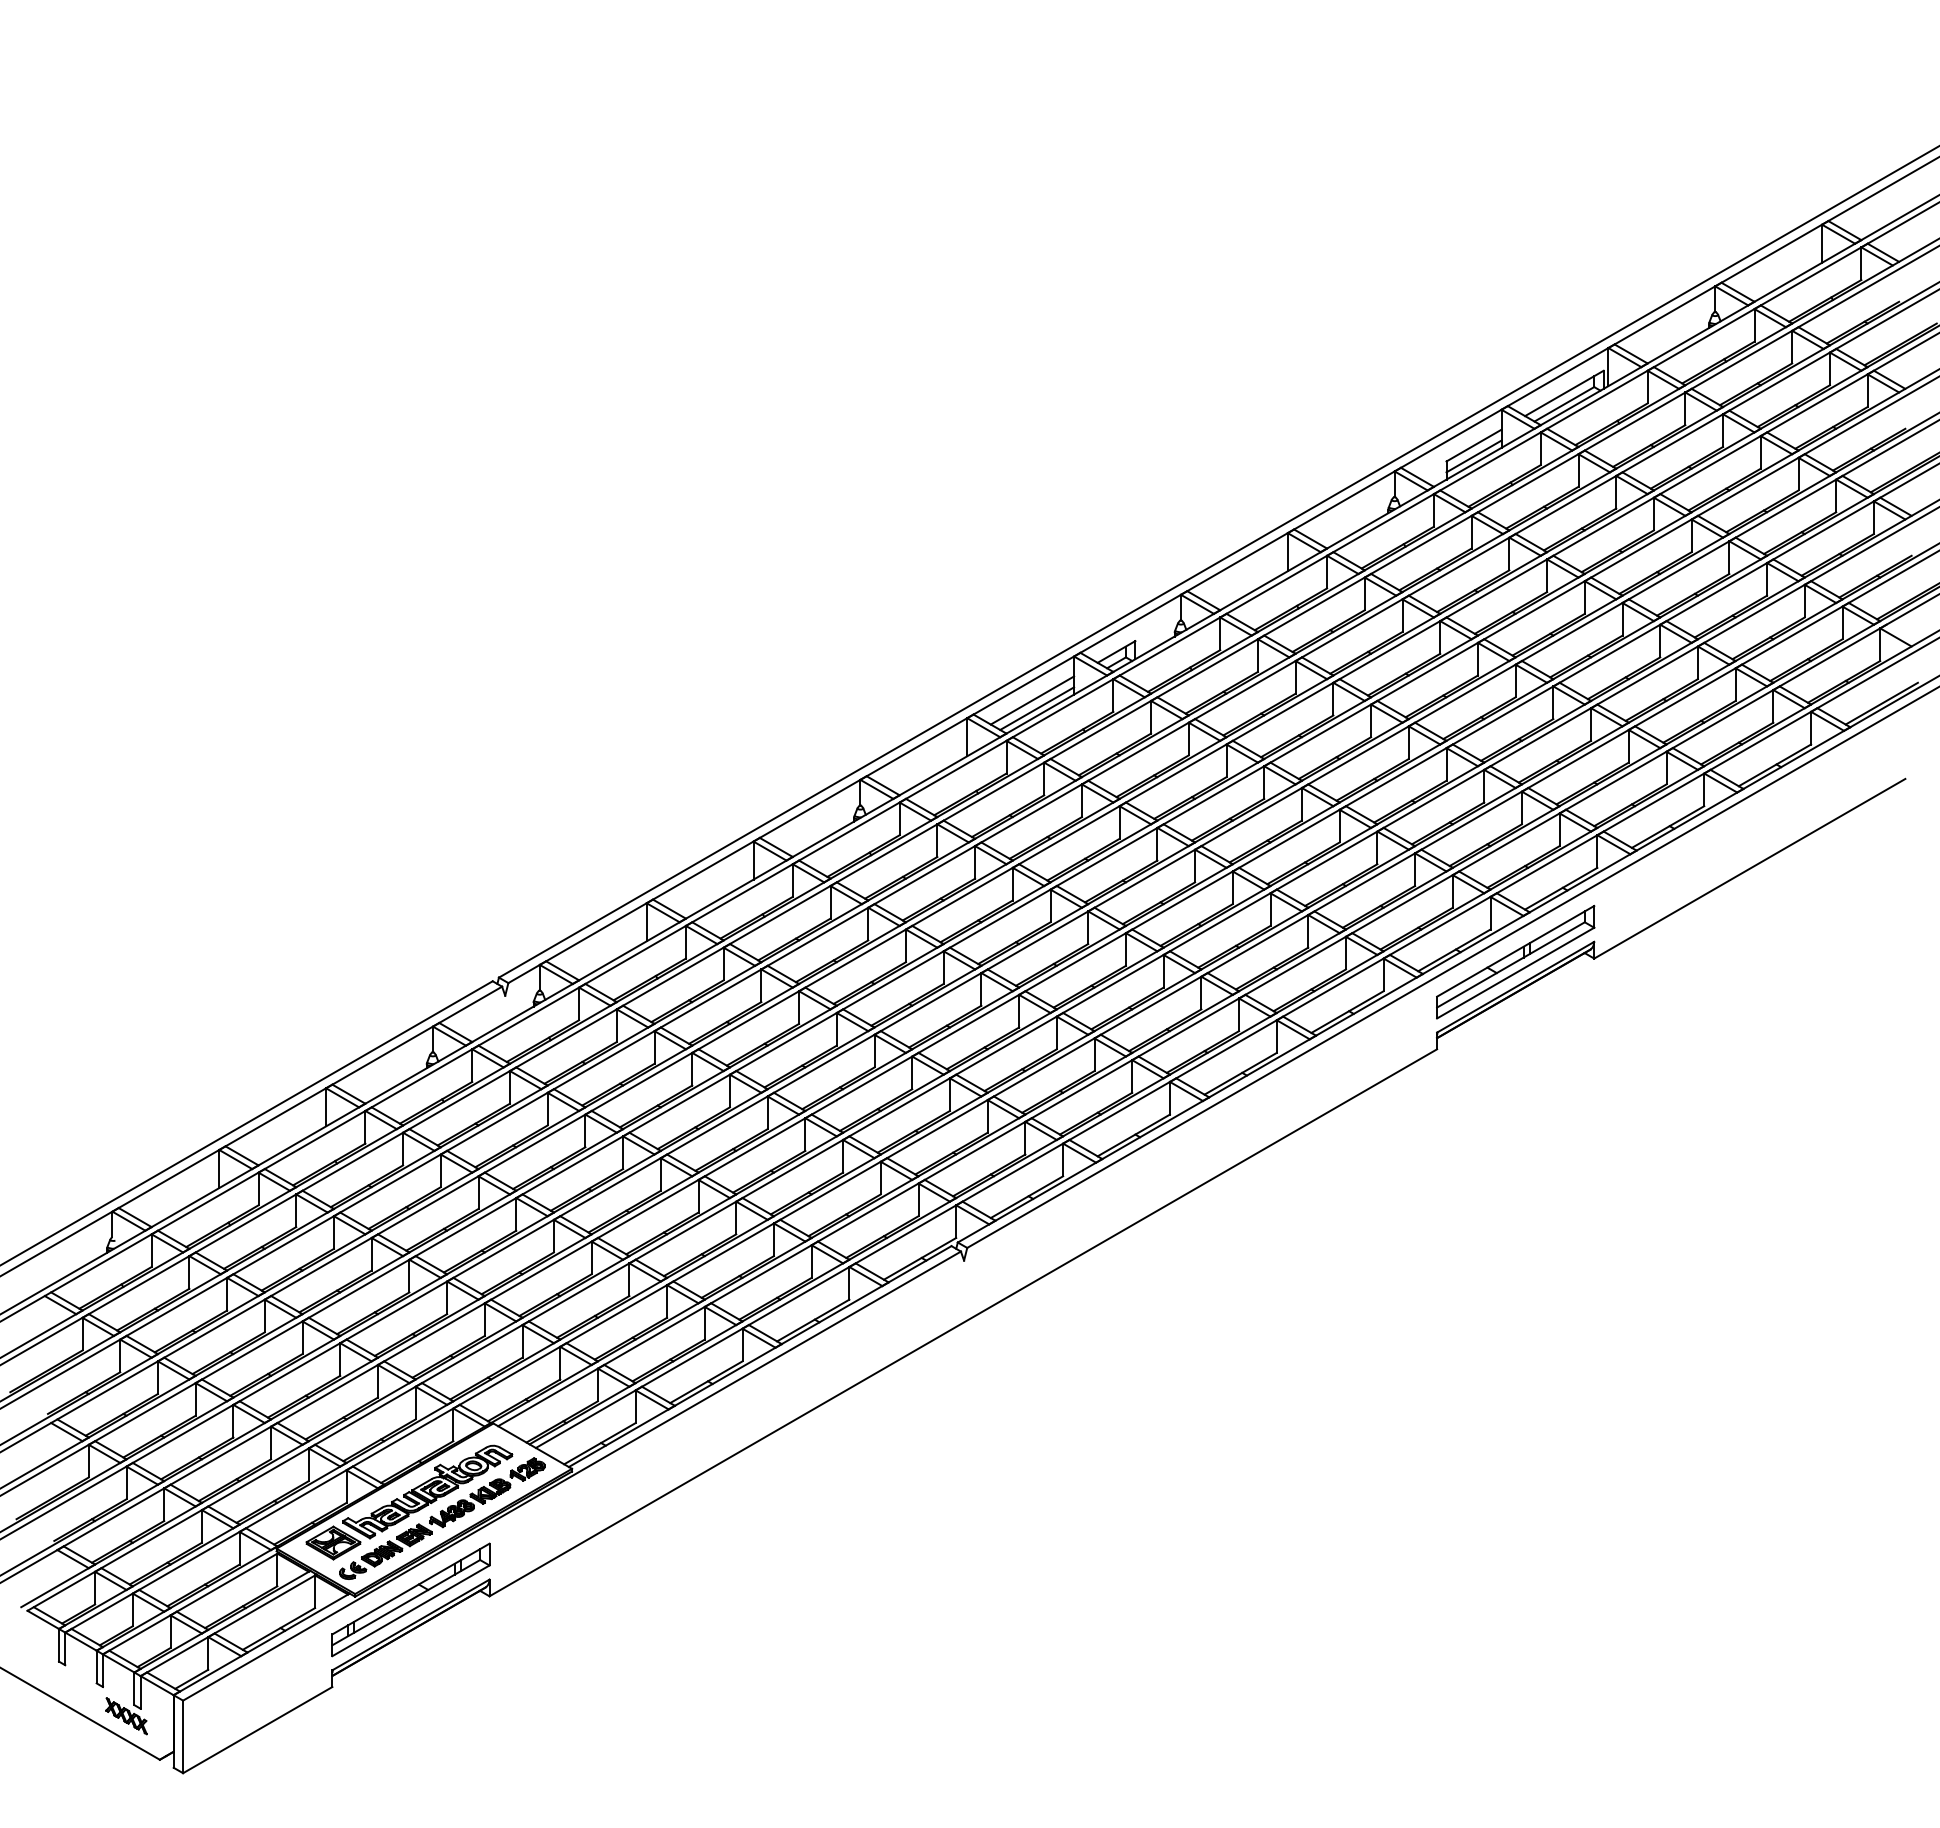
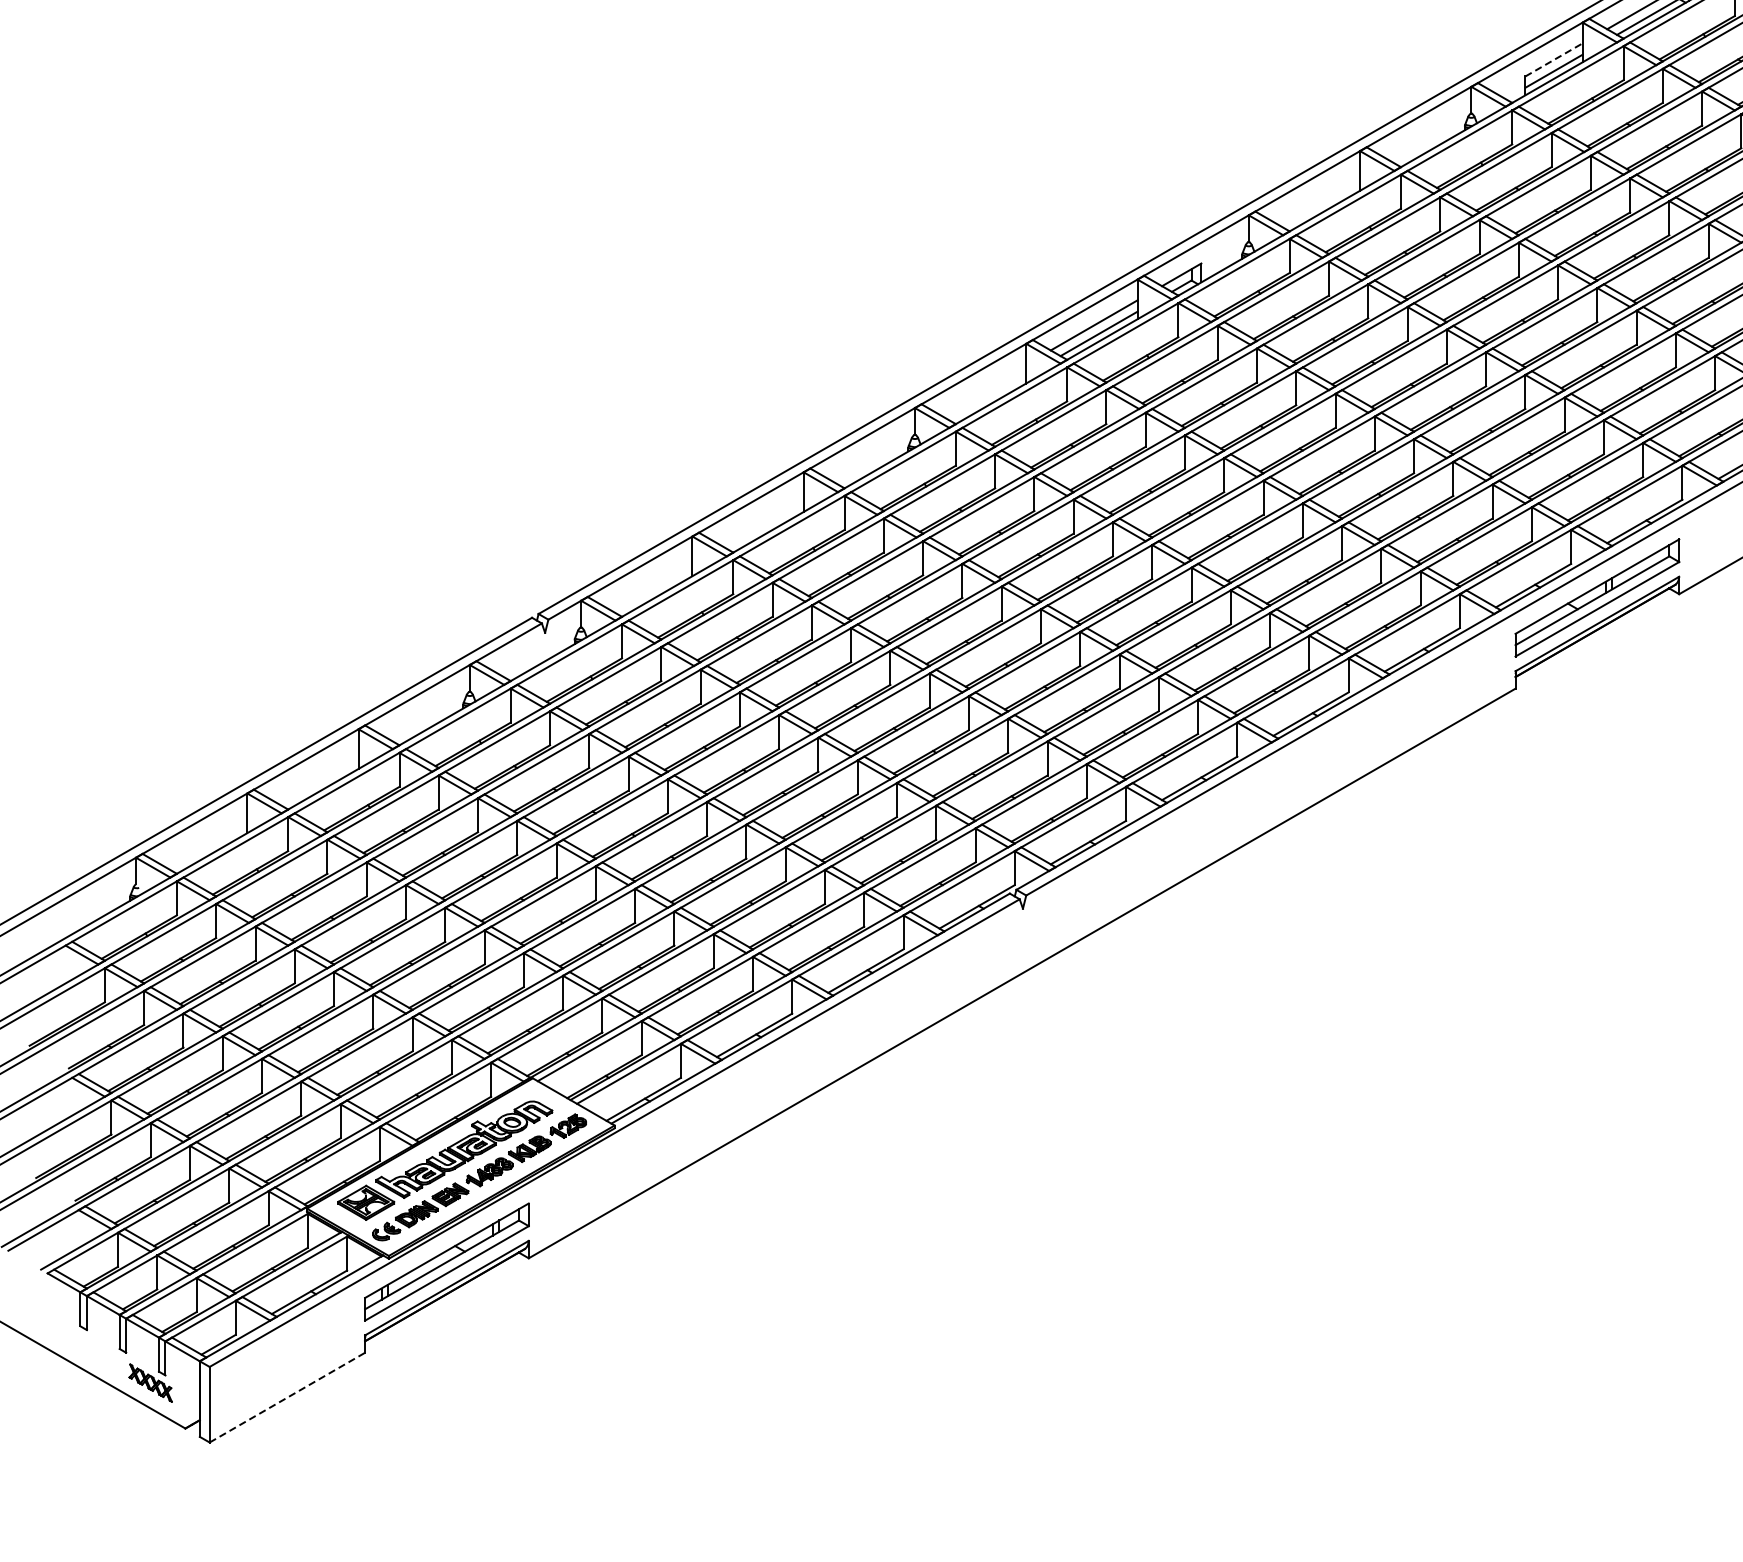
line: (1474, 445) -> (1554, 59), solid -> dashed
line: (258, 1729) -> (288, 1397), solid -> dashed

